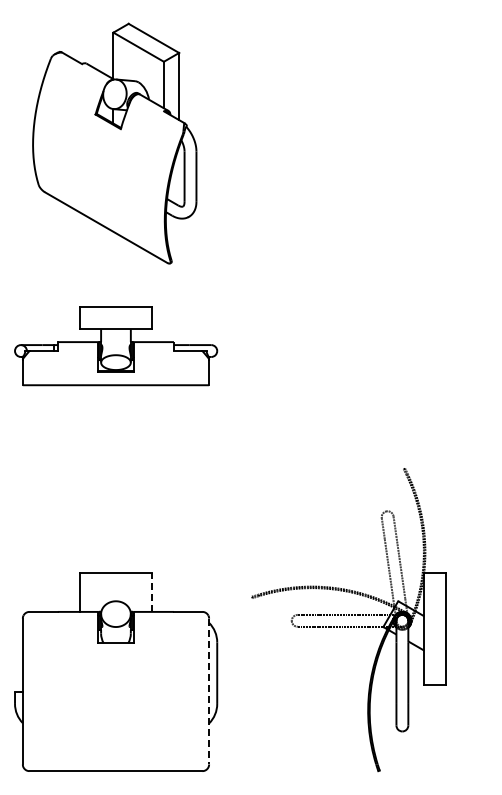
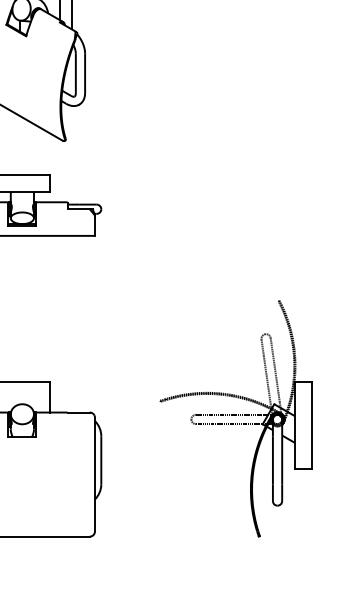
line: (151, 592) -> (50, 397), dashed -> solid
part: (348, 620) -> (235, 419), moved
line: (209, 691) -> (95, 474), dashed -> solid

